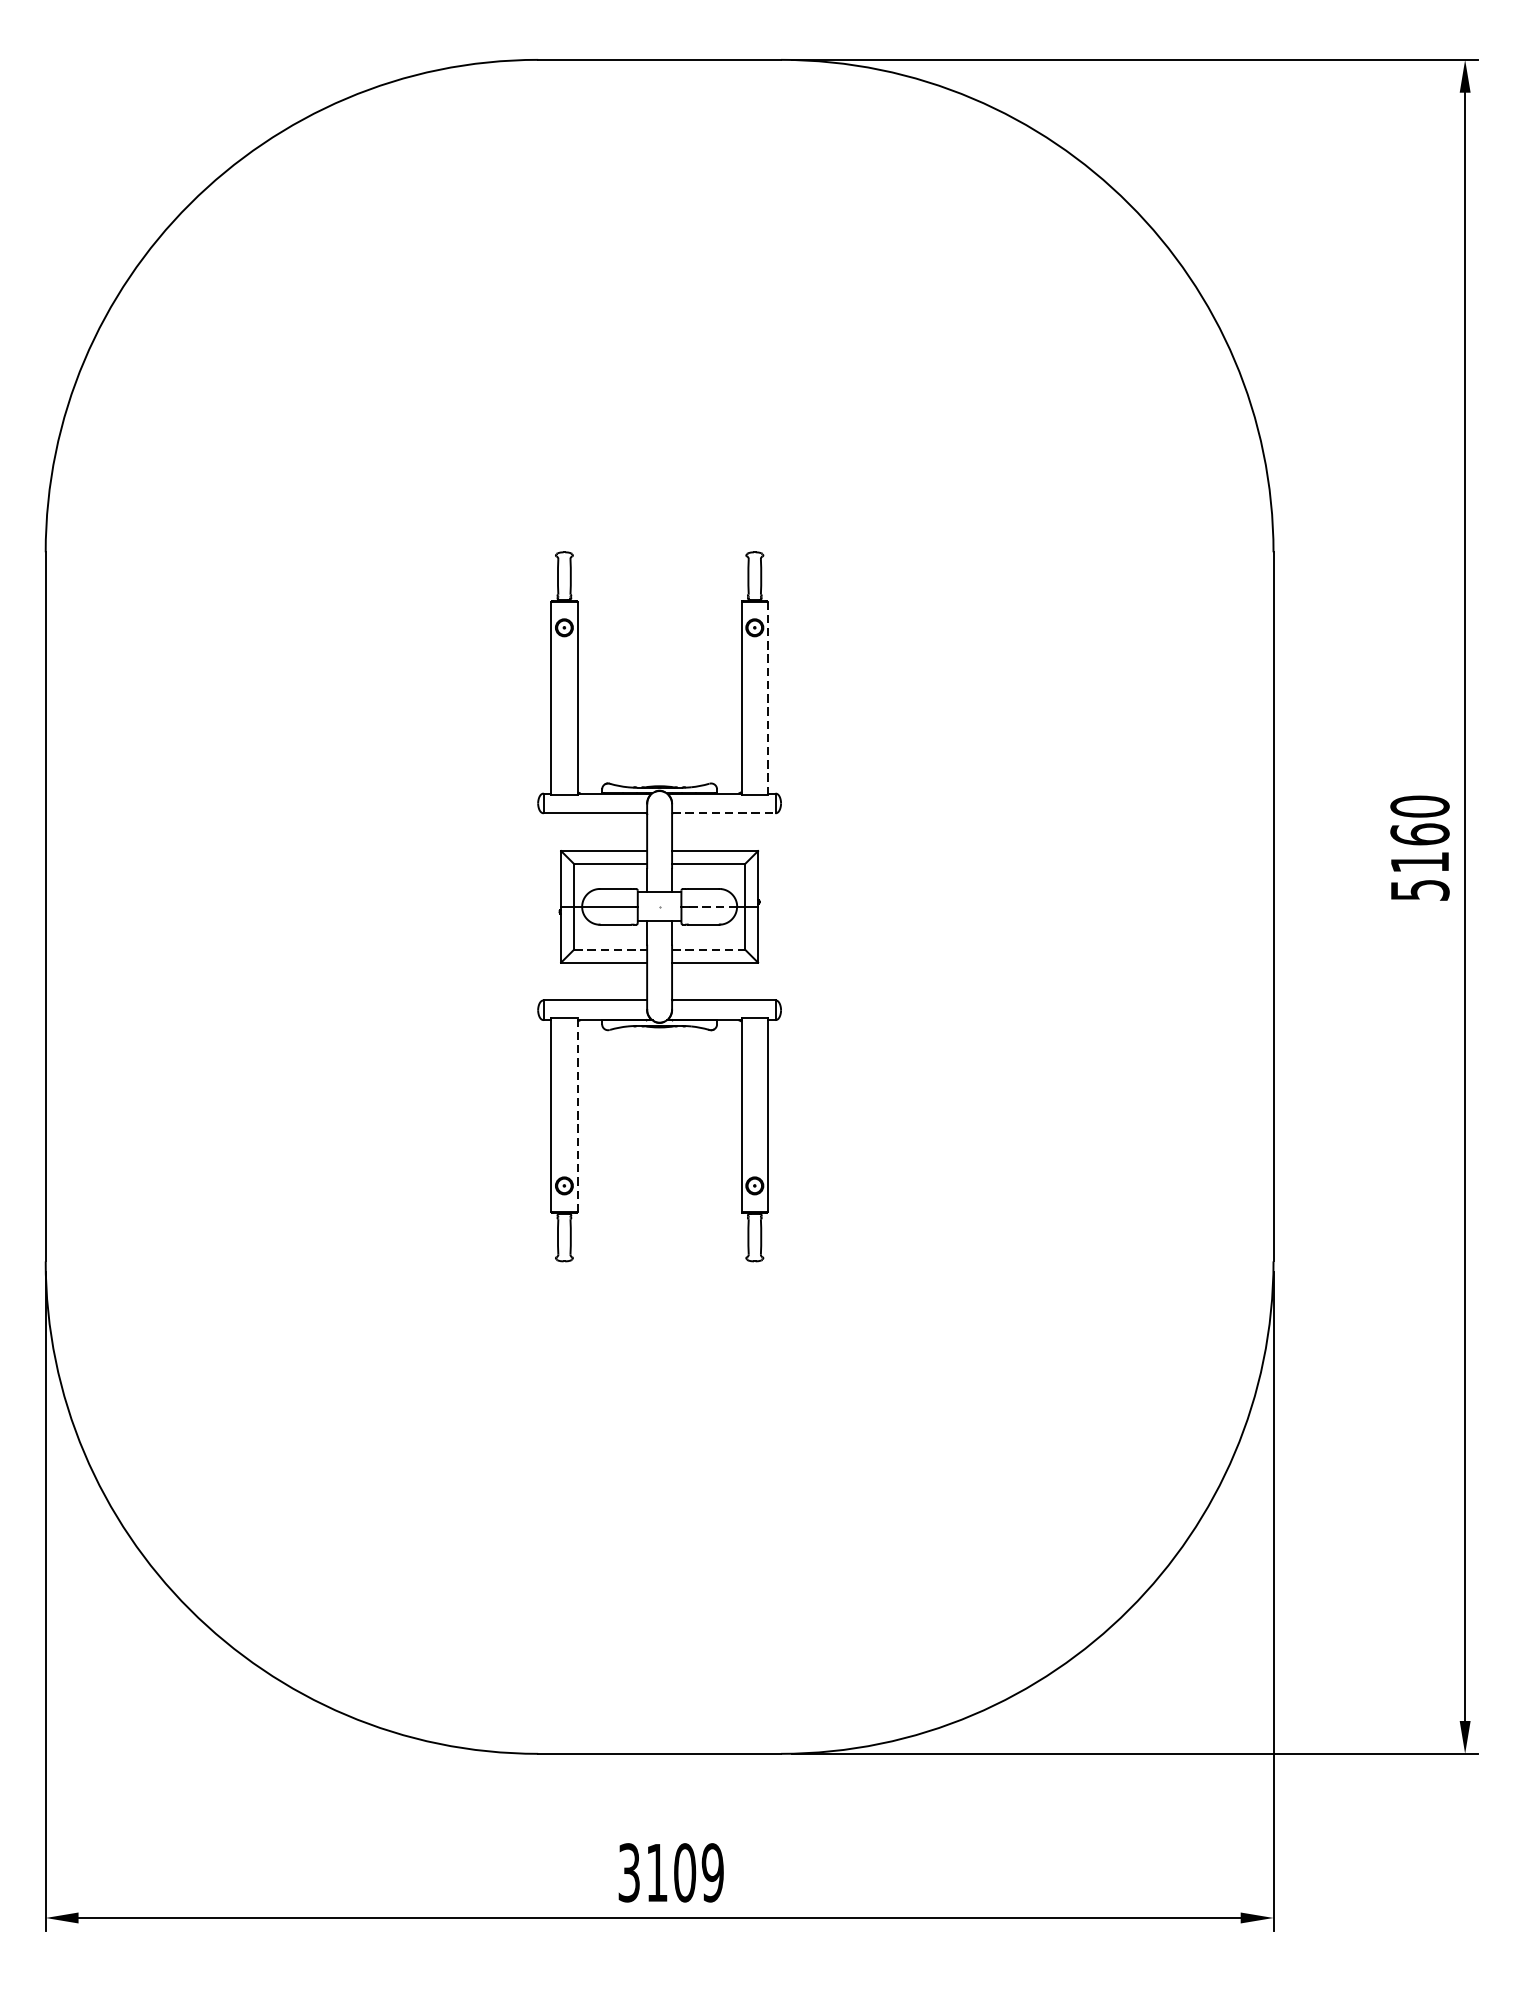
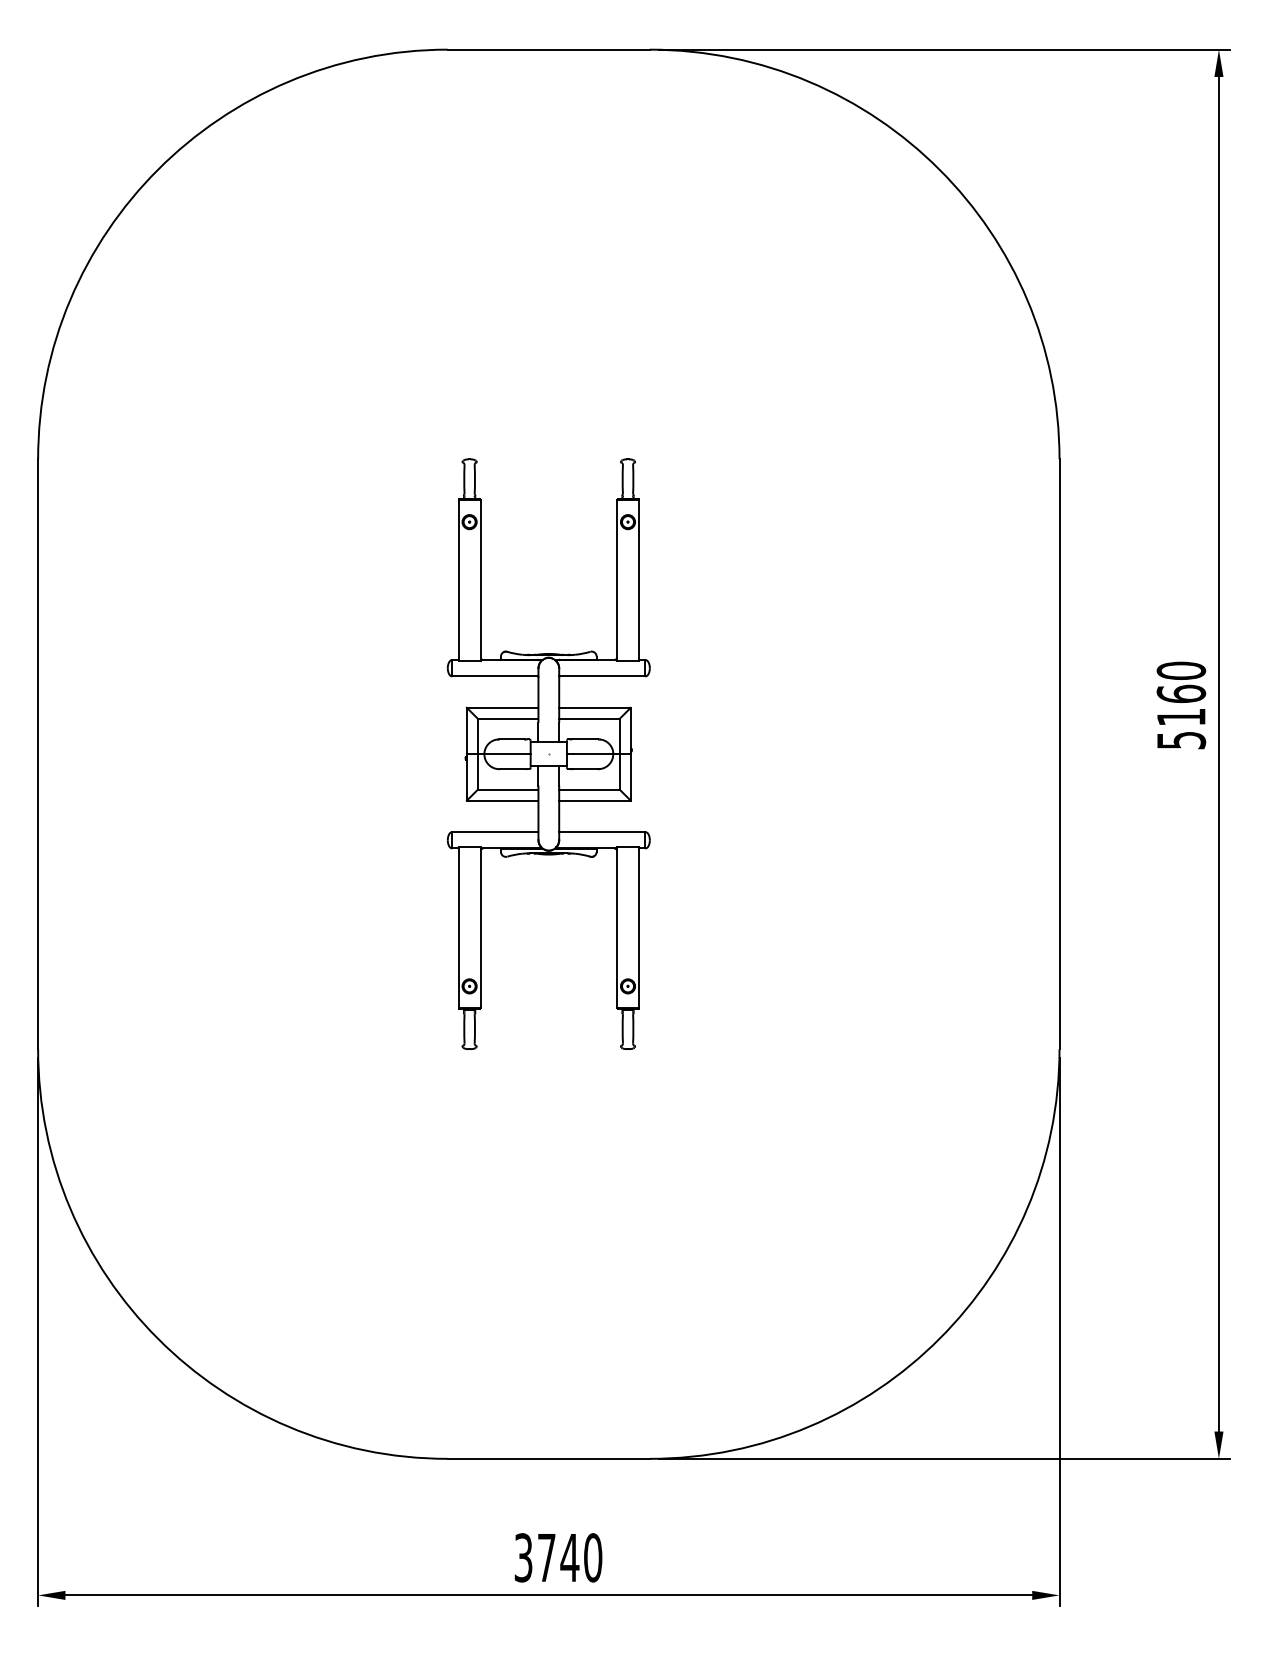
line: (767, 697) -> (638, 580), dashed -> solid
line: (724, 813) -> (602, 676), dashed -> solid
line: (712, 907) -> (592, 754), dashed -> solid
line: (611, 949) -> (508, 789), dashed -> solid
line: (709, 949) -> (590, 789), dashed -> solid
line: (577, 1115) -> (480, 927), dashed -> solid
text: (685, 1872) -> (570, 1557), 3109 -> 3740

